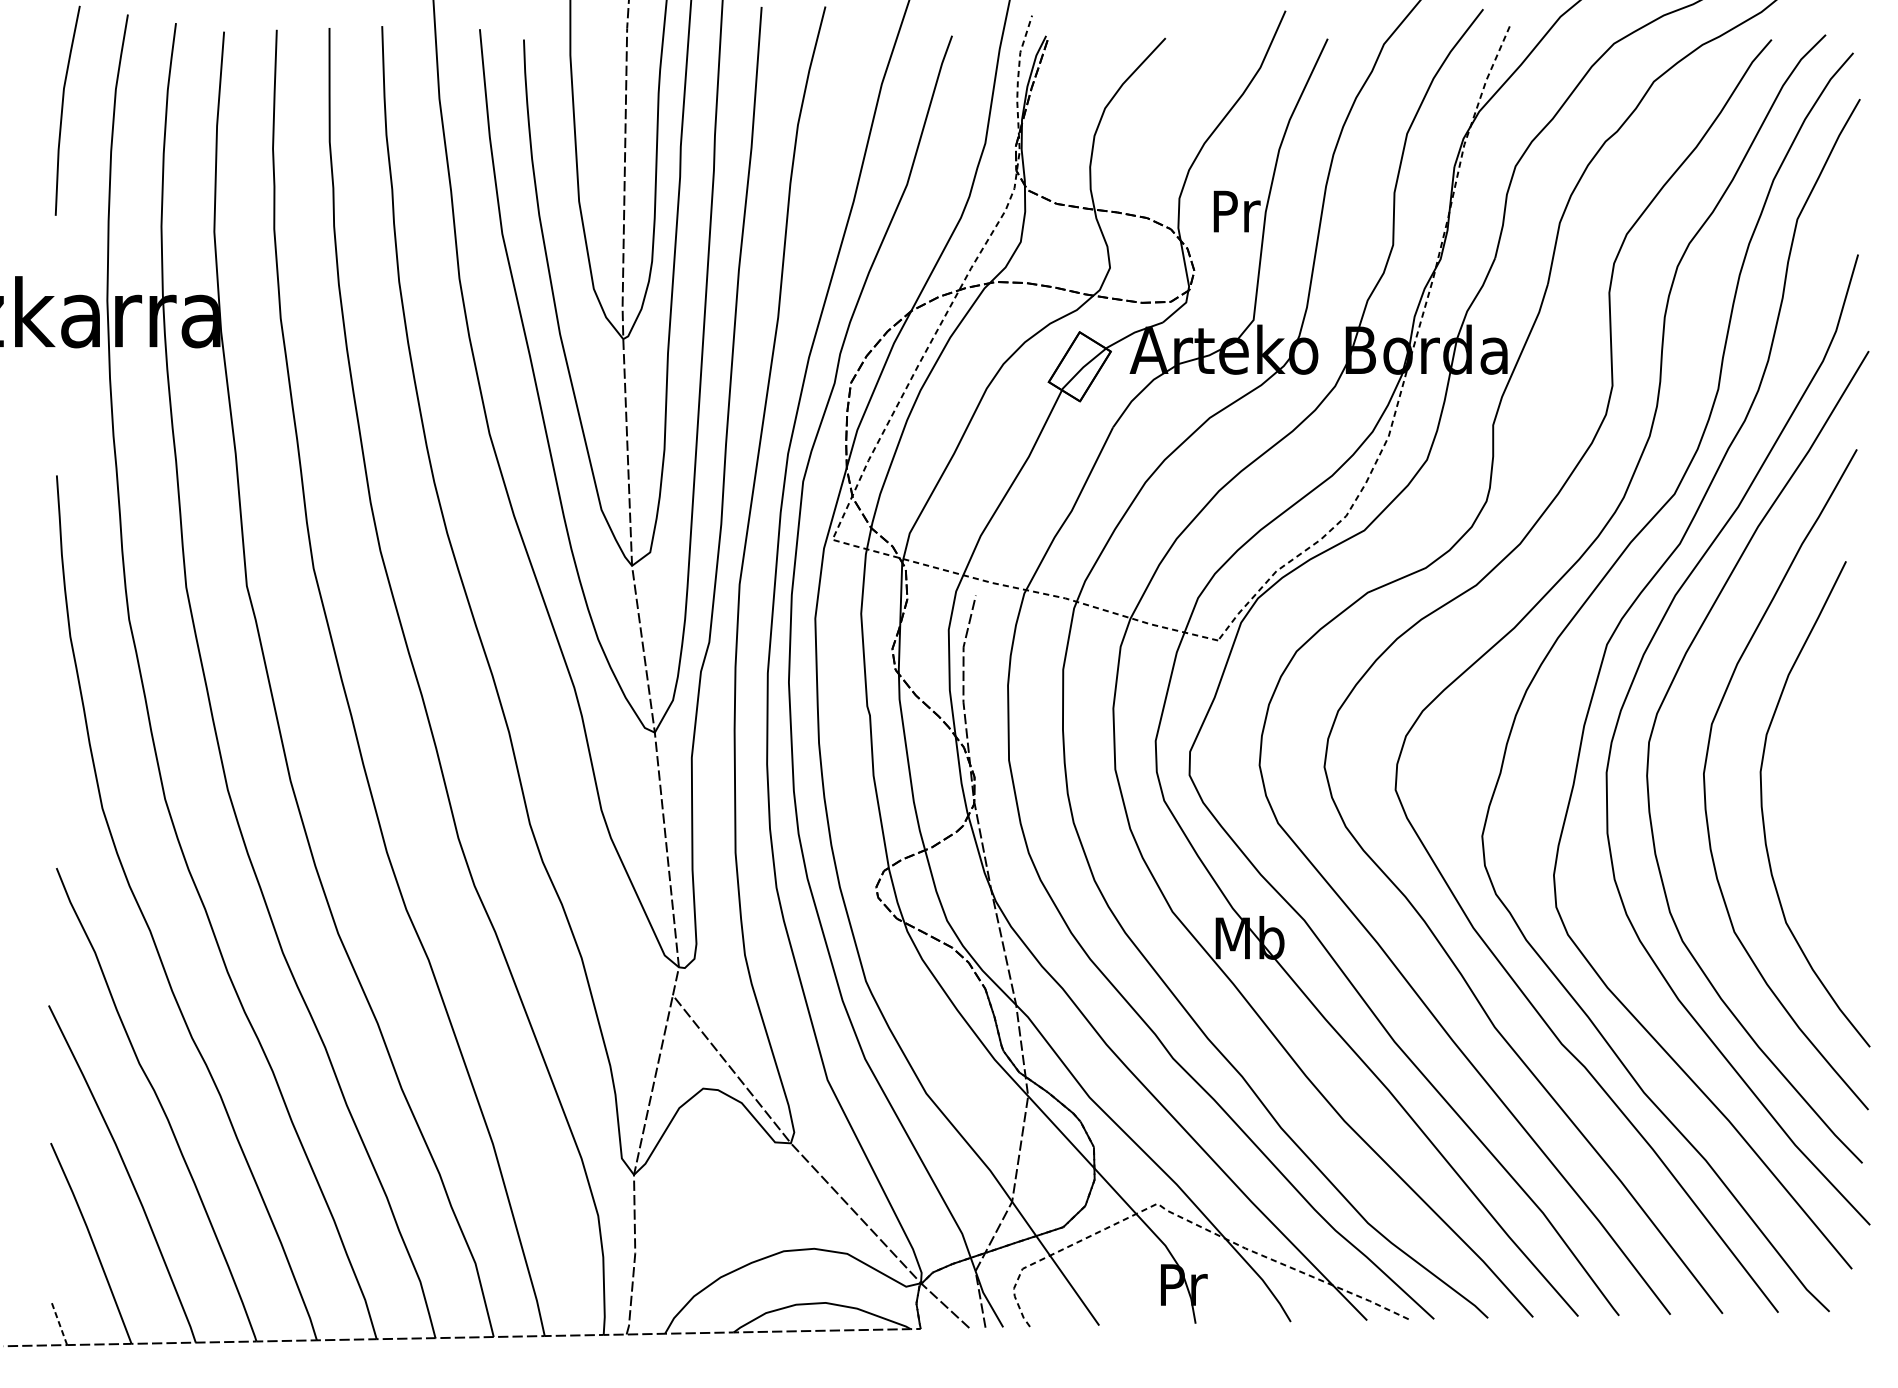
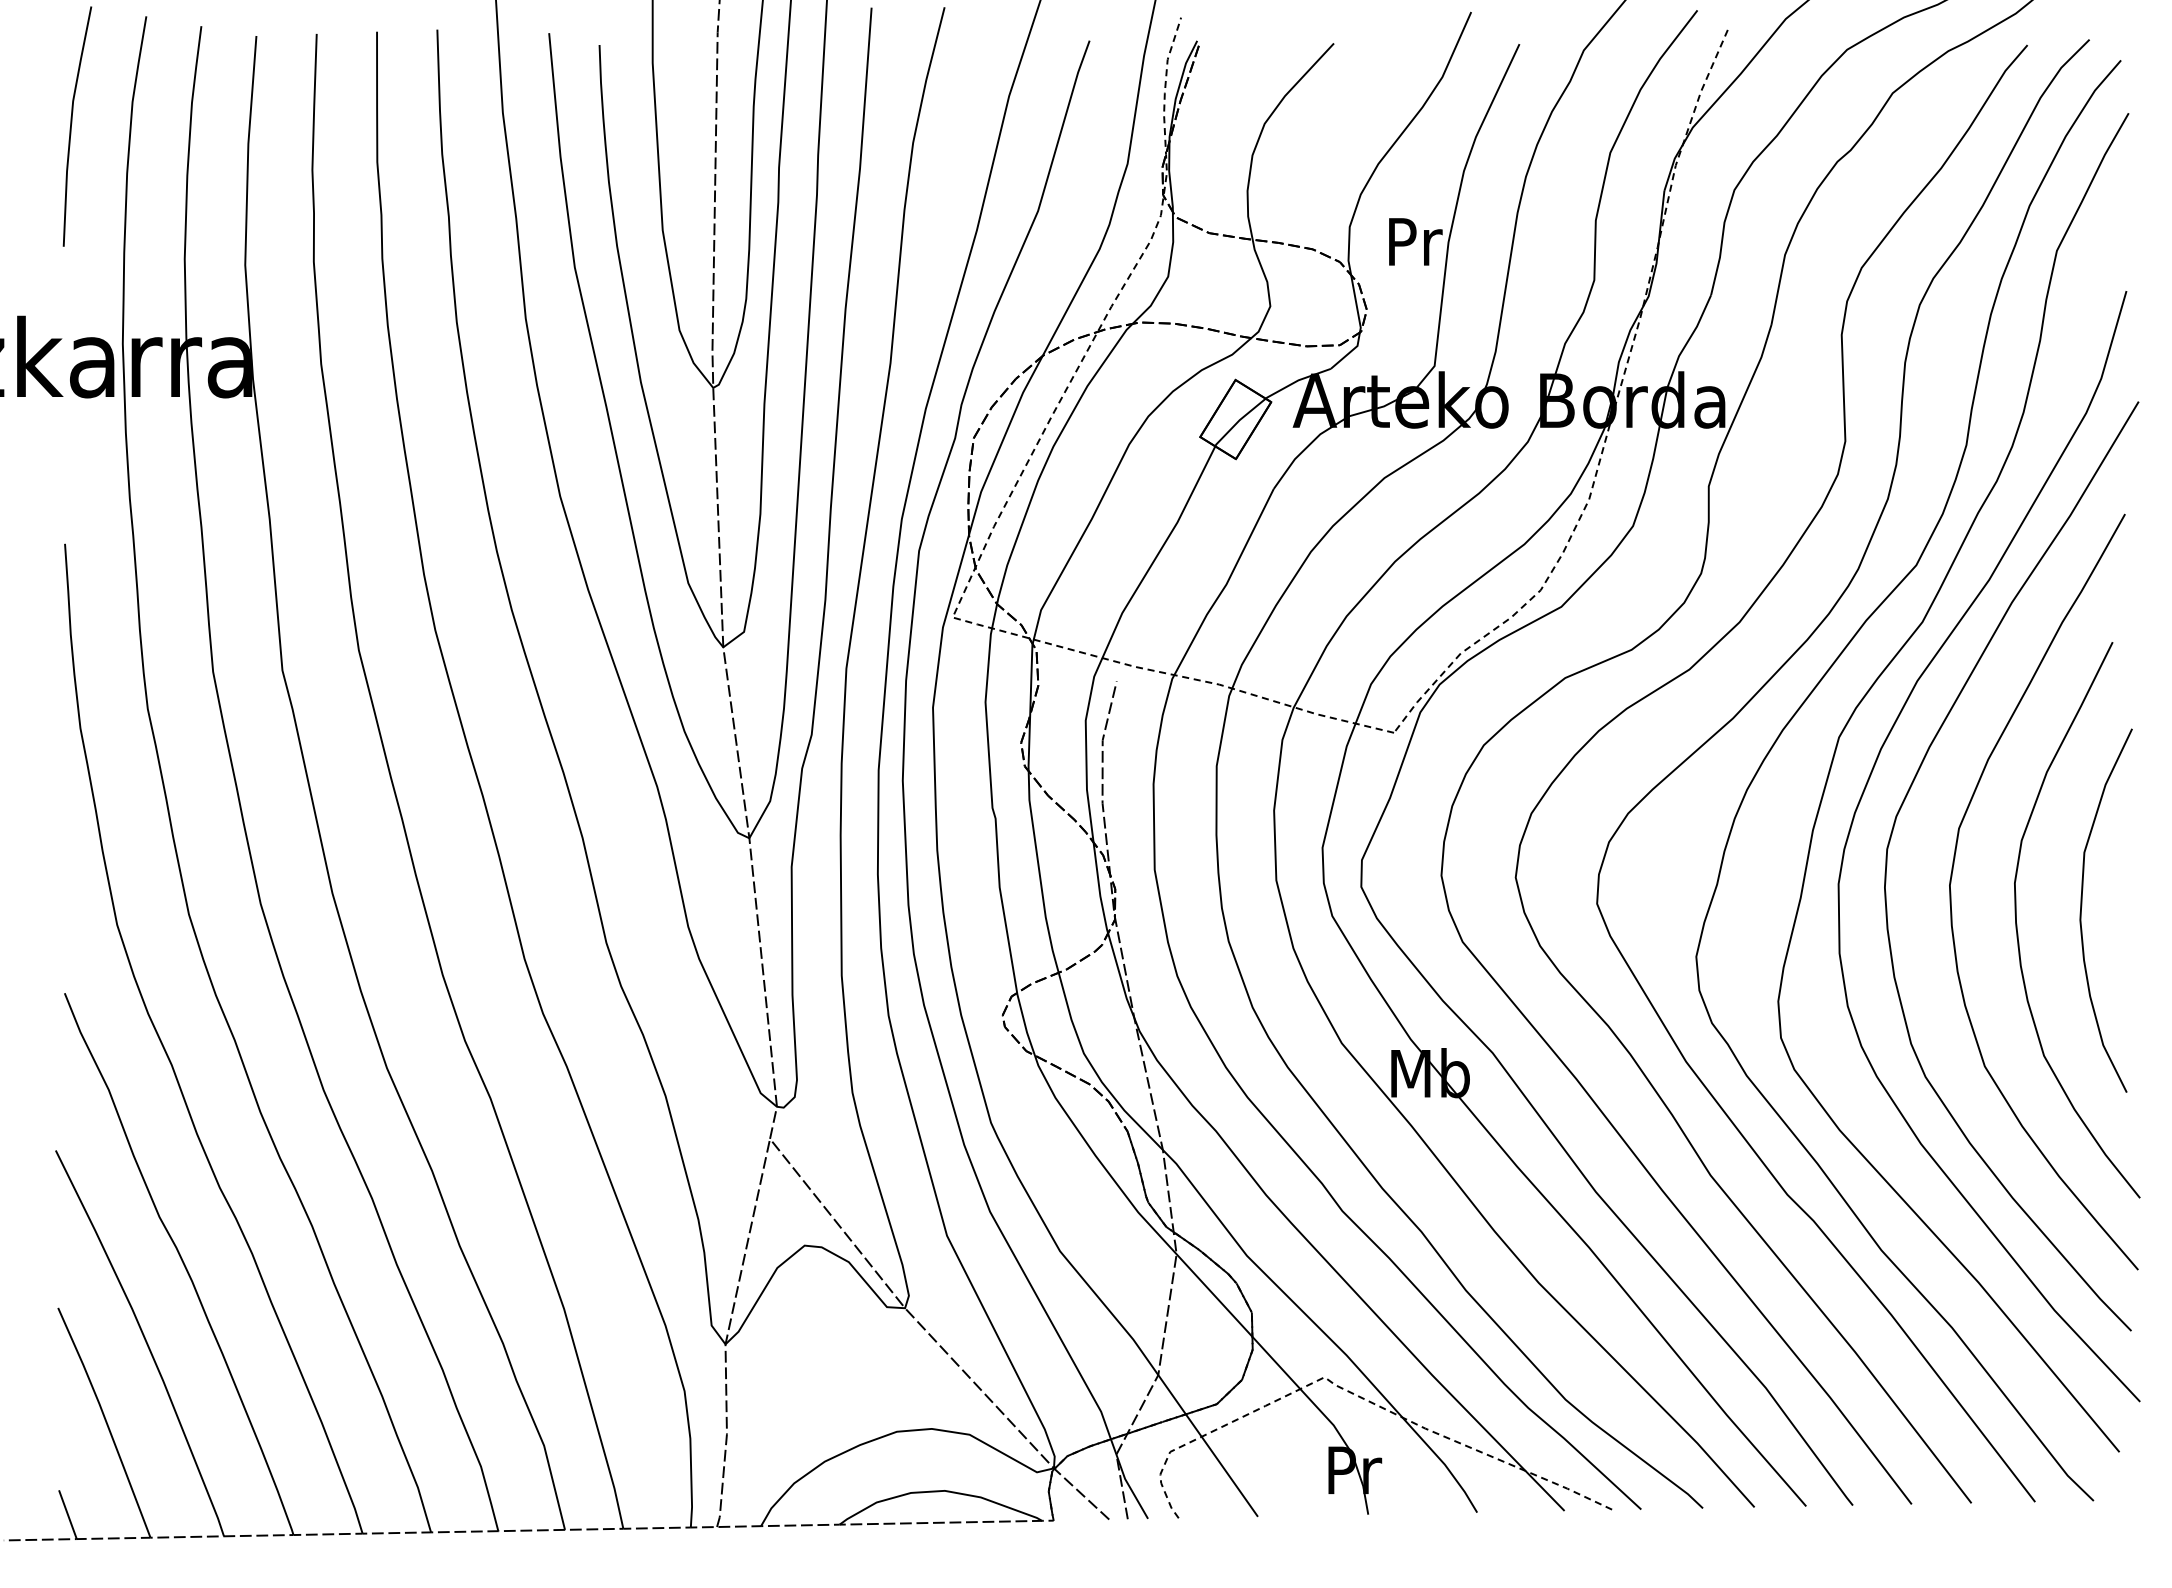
curve: (1819, 792) -> (2082, 906), added
line: (59, 1323) -> (67, 1514), dashed -> solid

